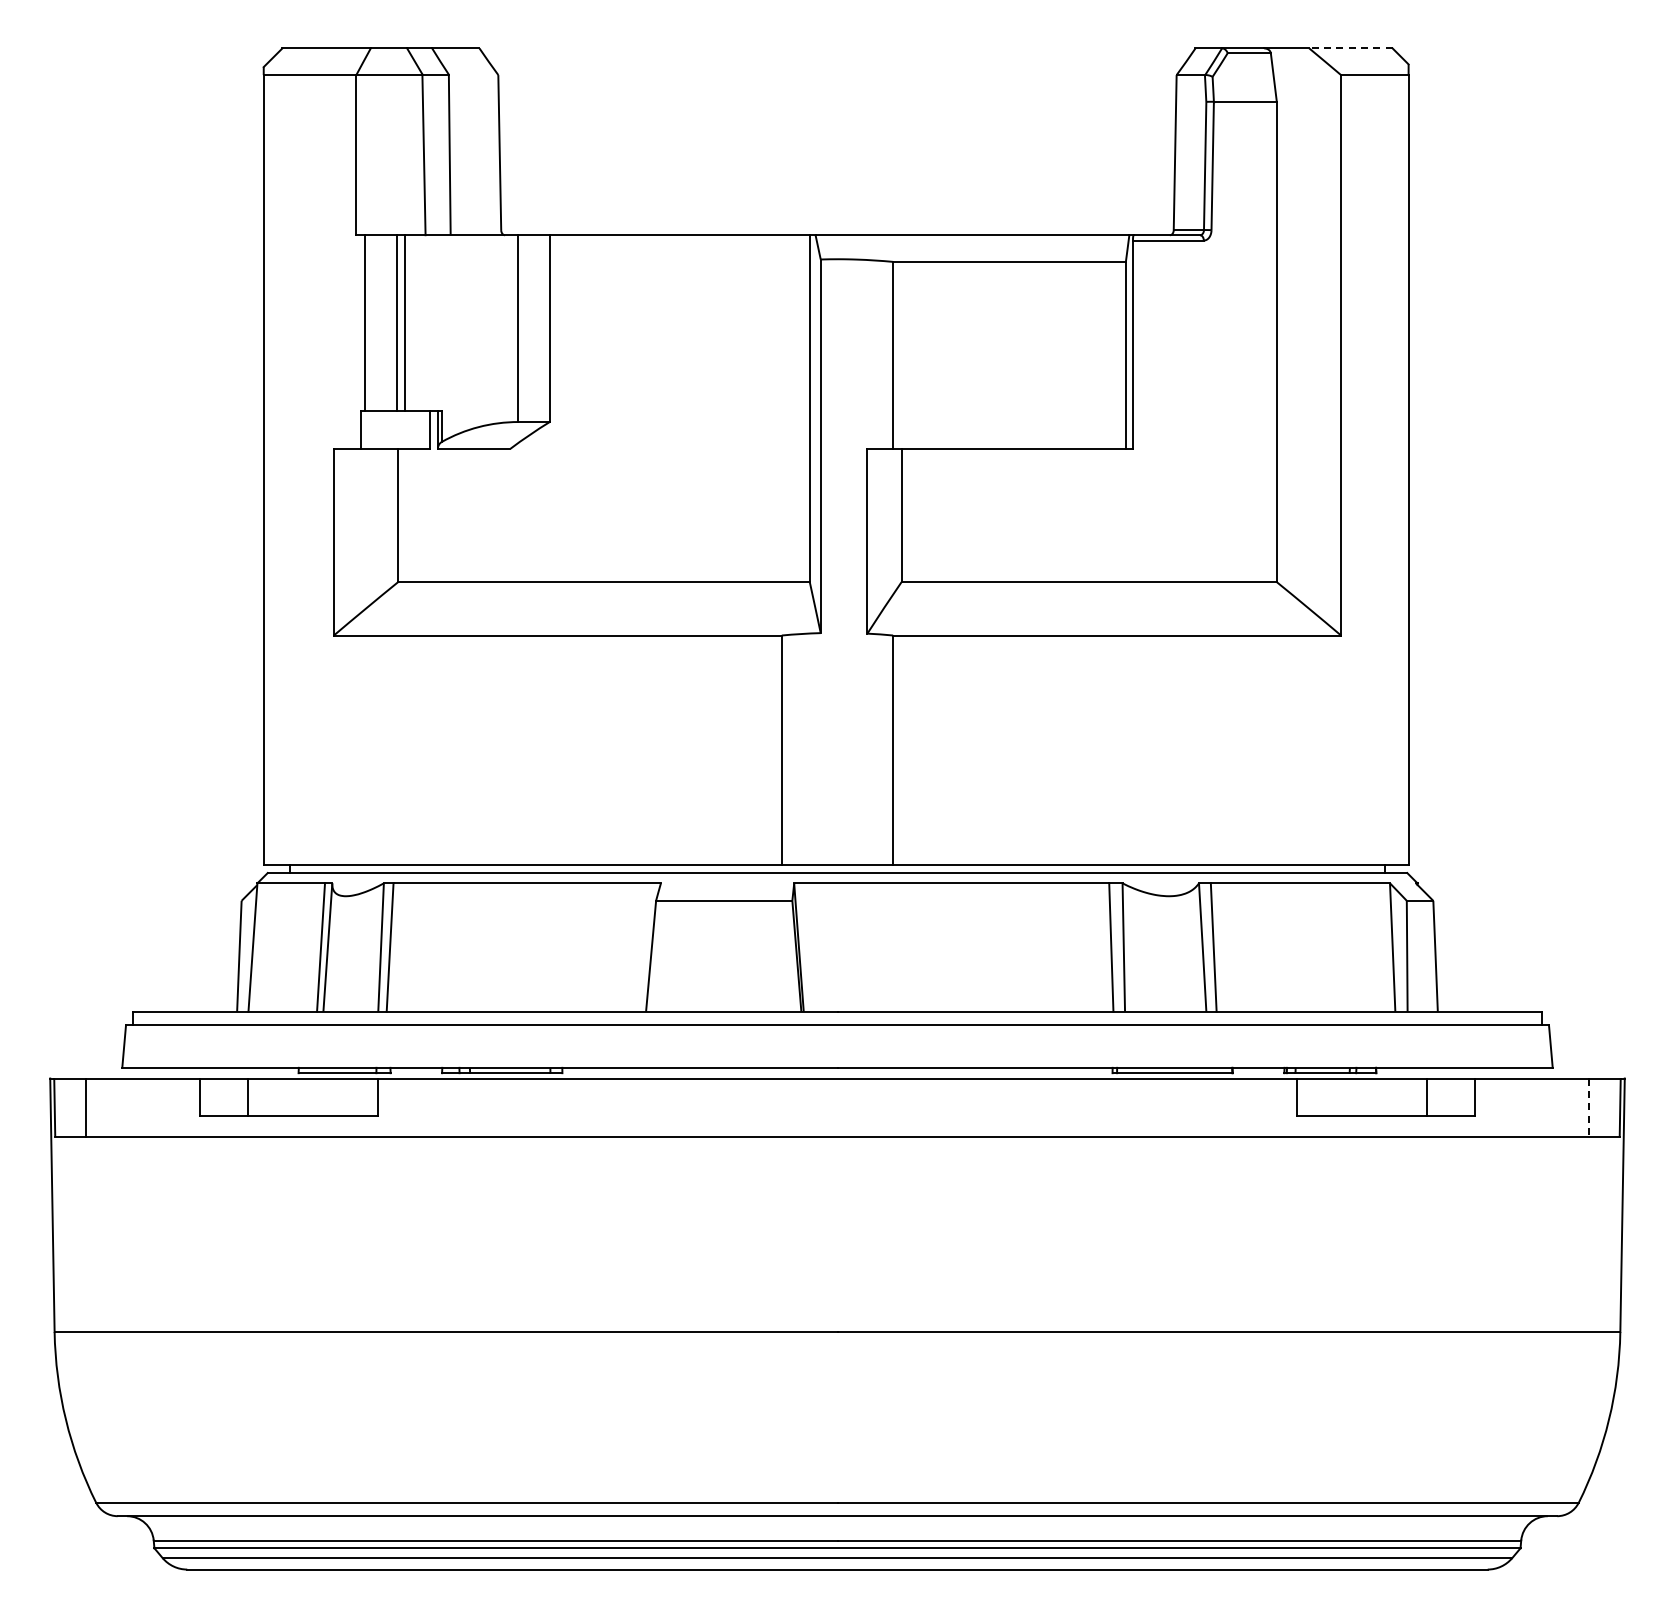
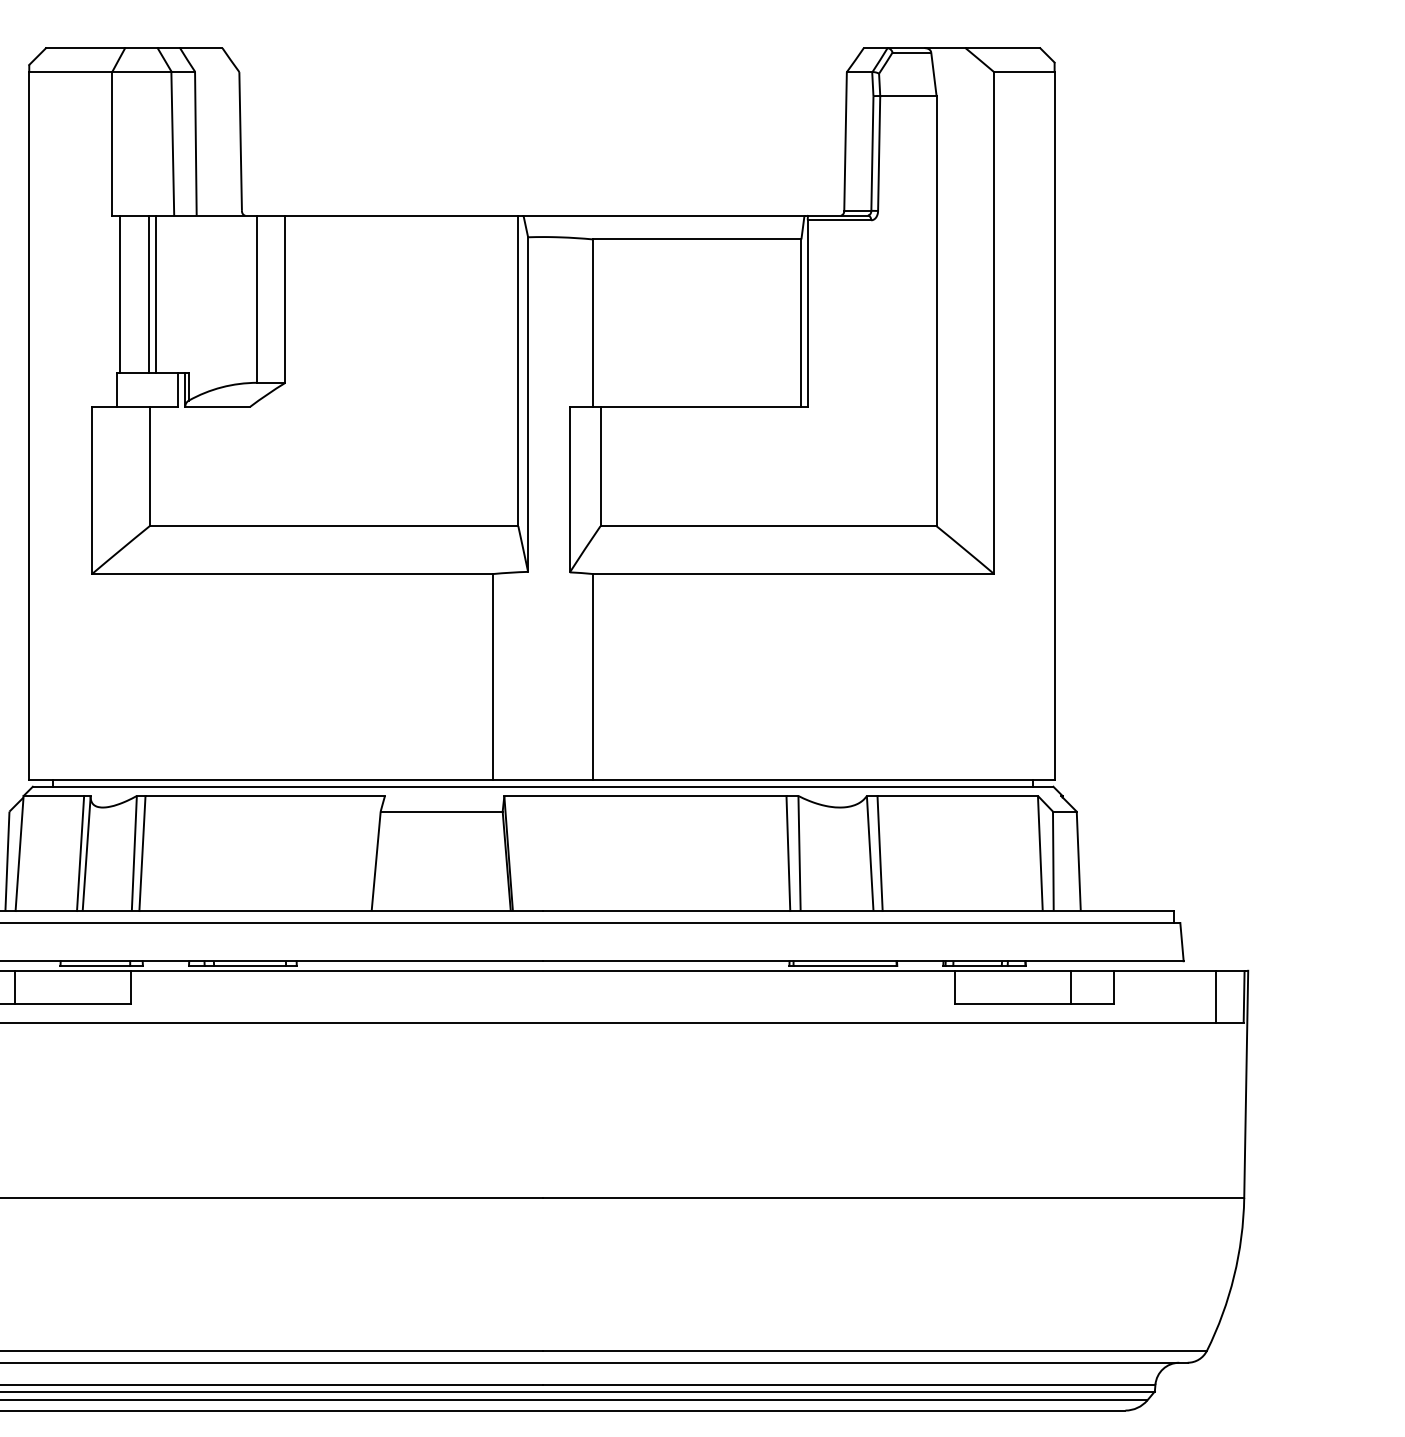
line: (1350, 48) -> (1002, 48), dashed -> solid
line: (1588, 1108) -> (1215, 997), dashed -> solid

